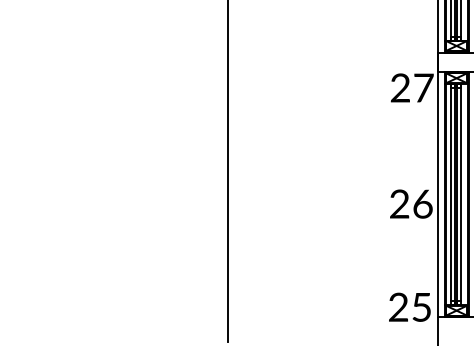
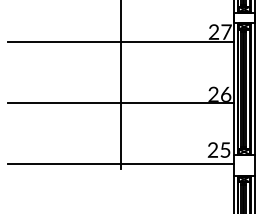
line: (228, 107) -> (121, 42), added
line: (228, 220) -> (121, 103), added
line: (228, 332) -> (121, 163), added

